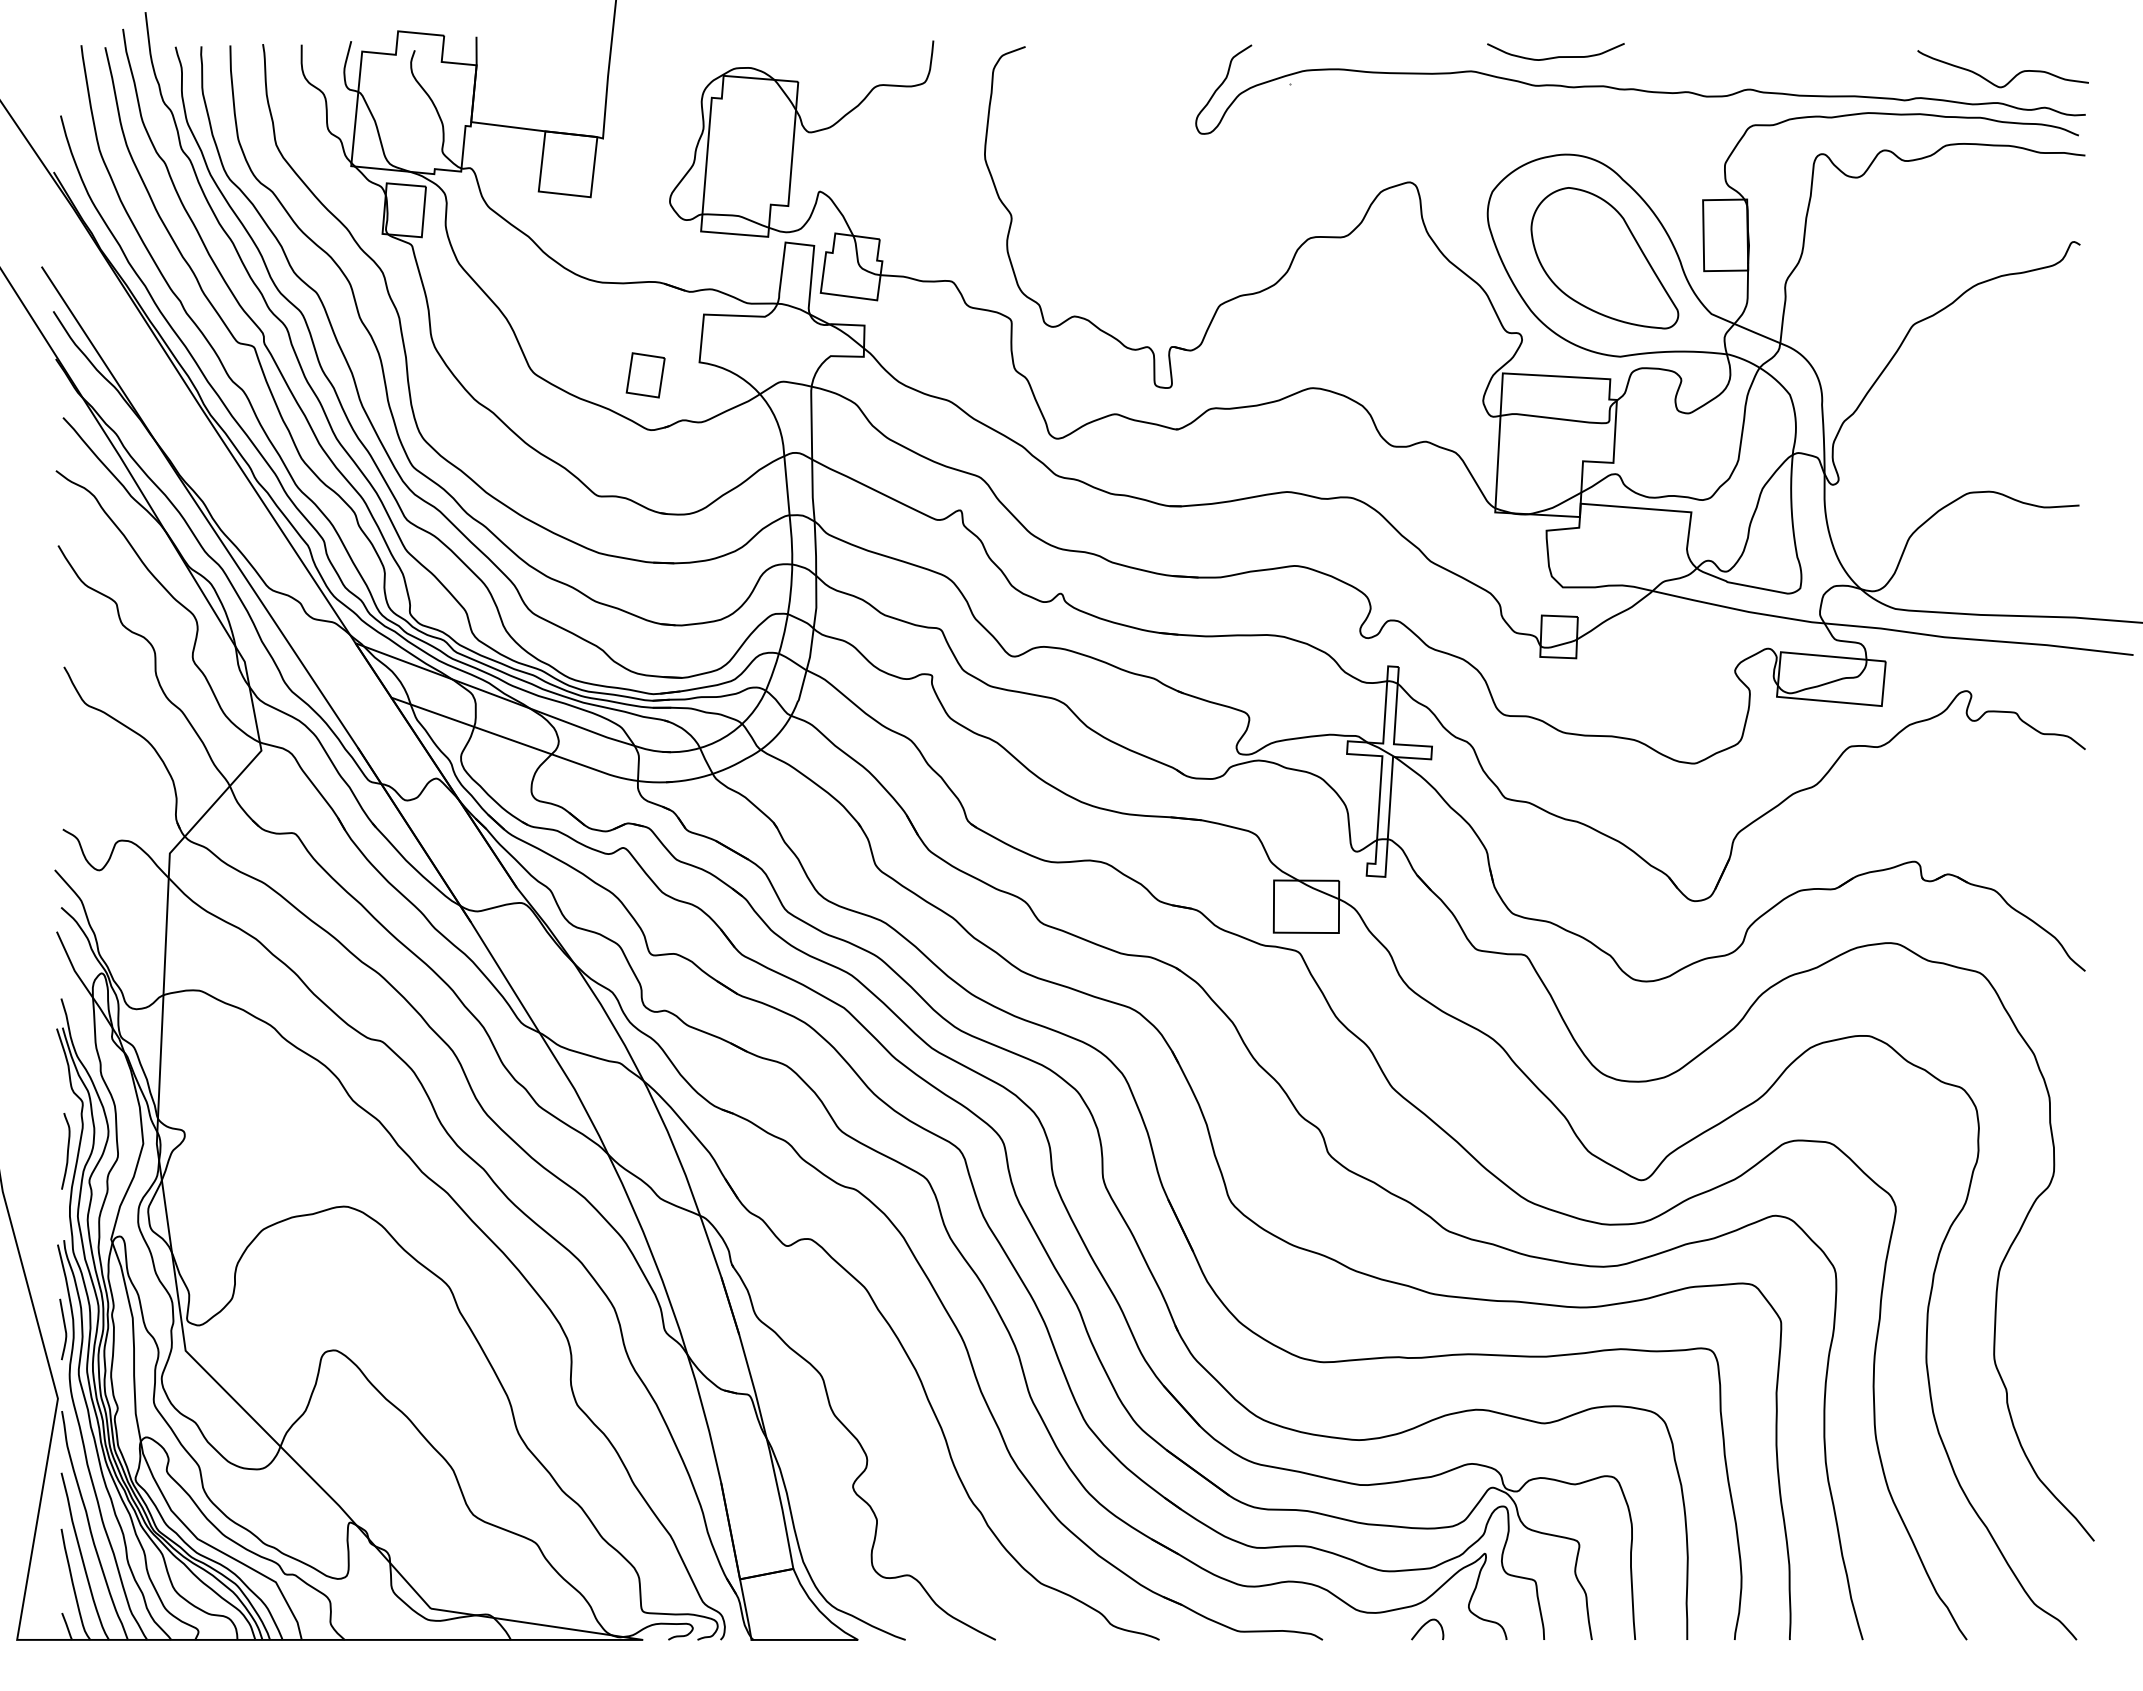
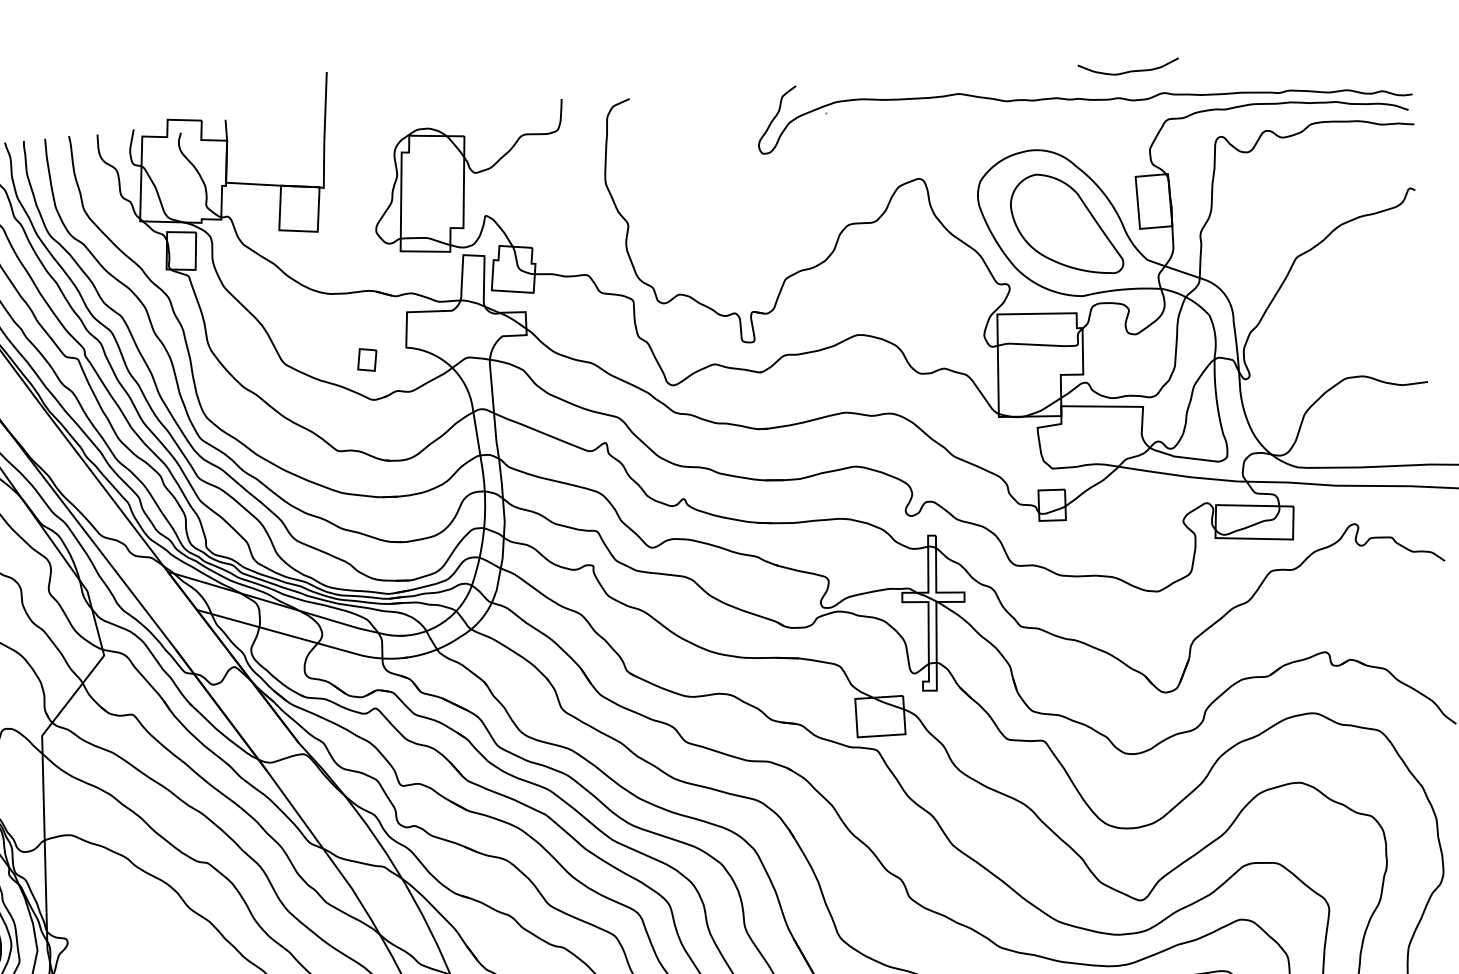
curve: (1555, 56) -> (1128, 71), moved
curve: (2011, 78) -> (1356, 71), removed
part: (645, 375) -> (367, 360), size x0.7

